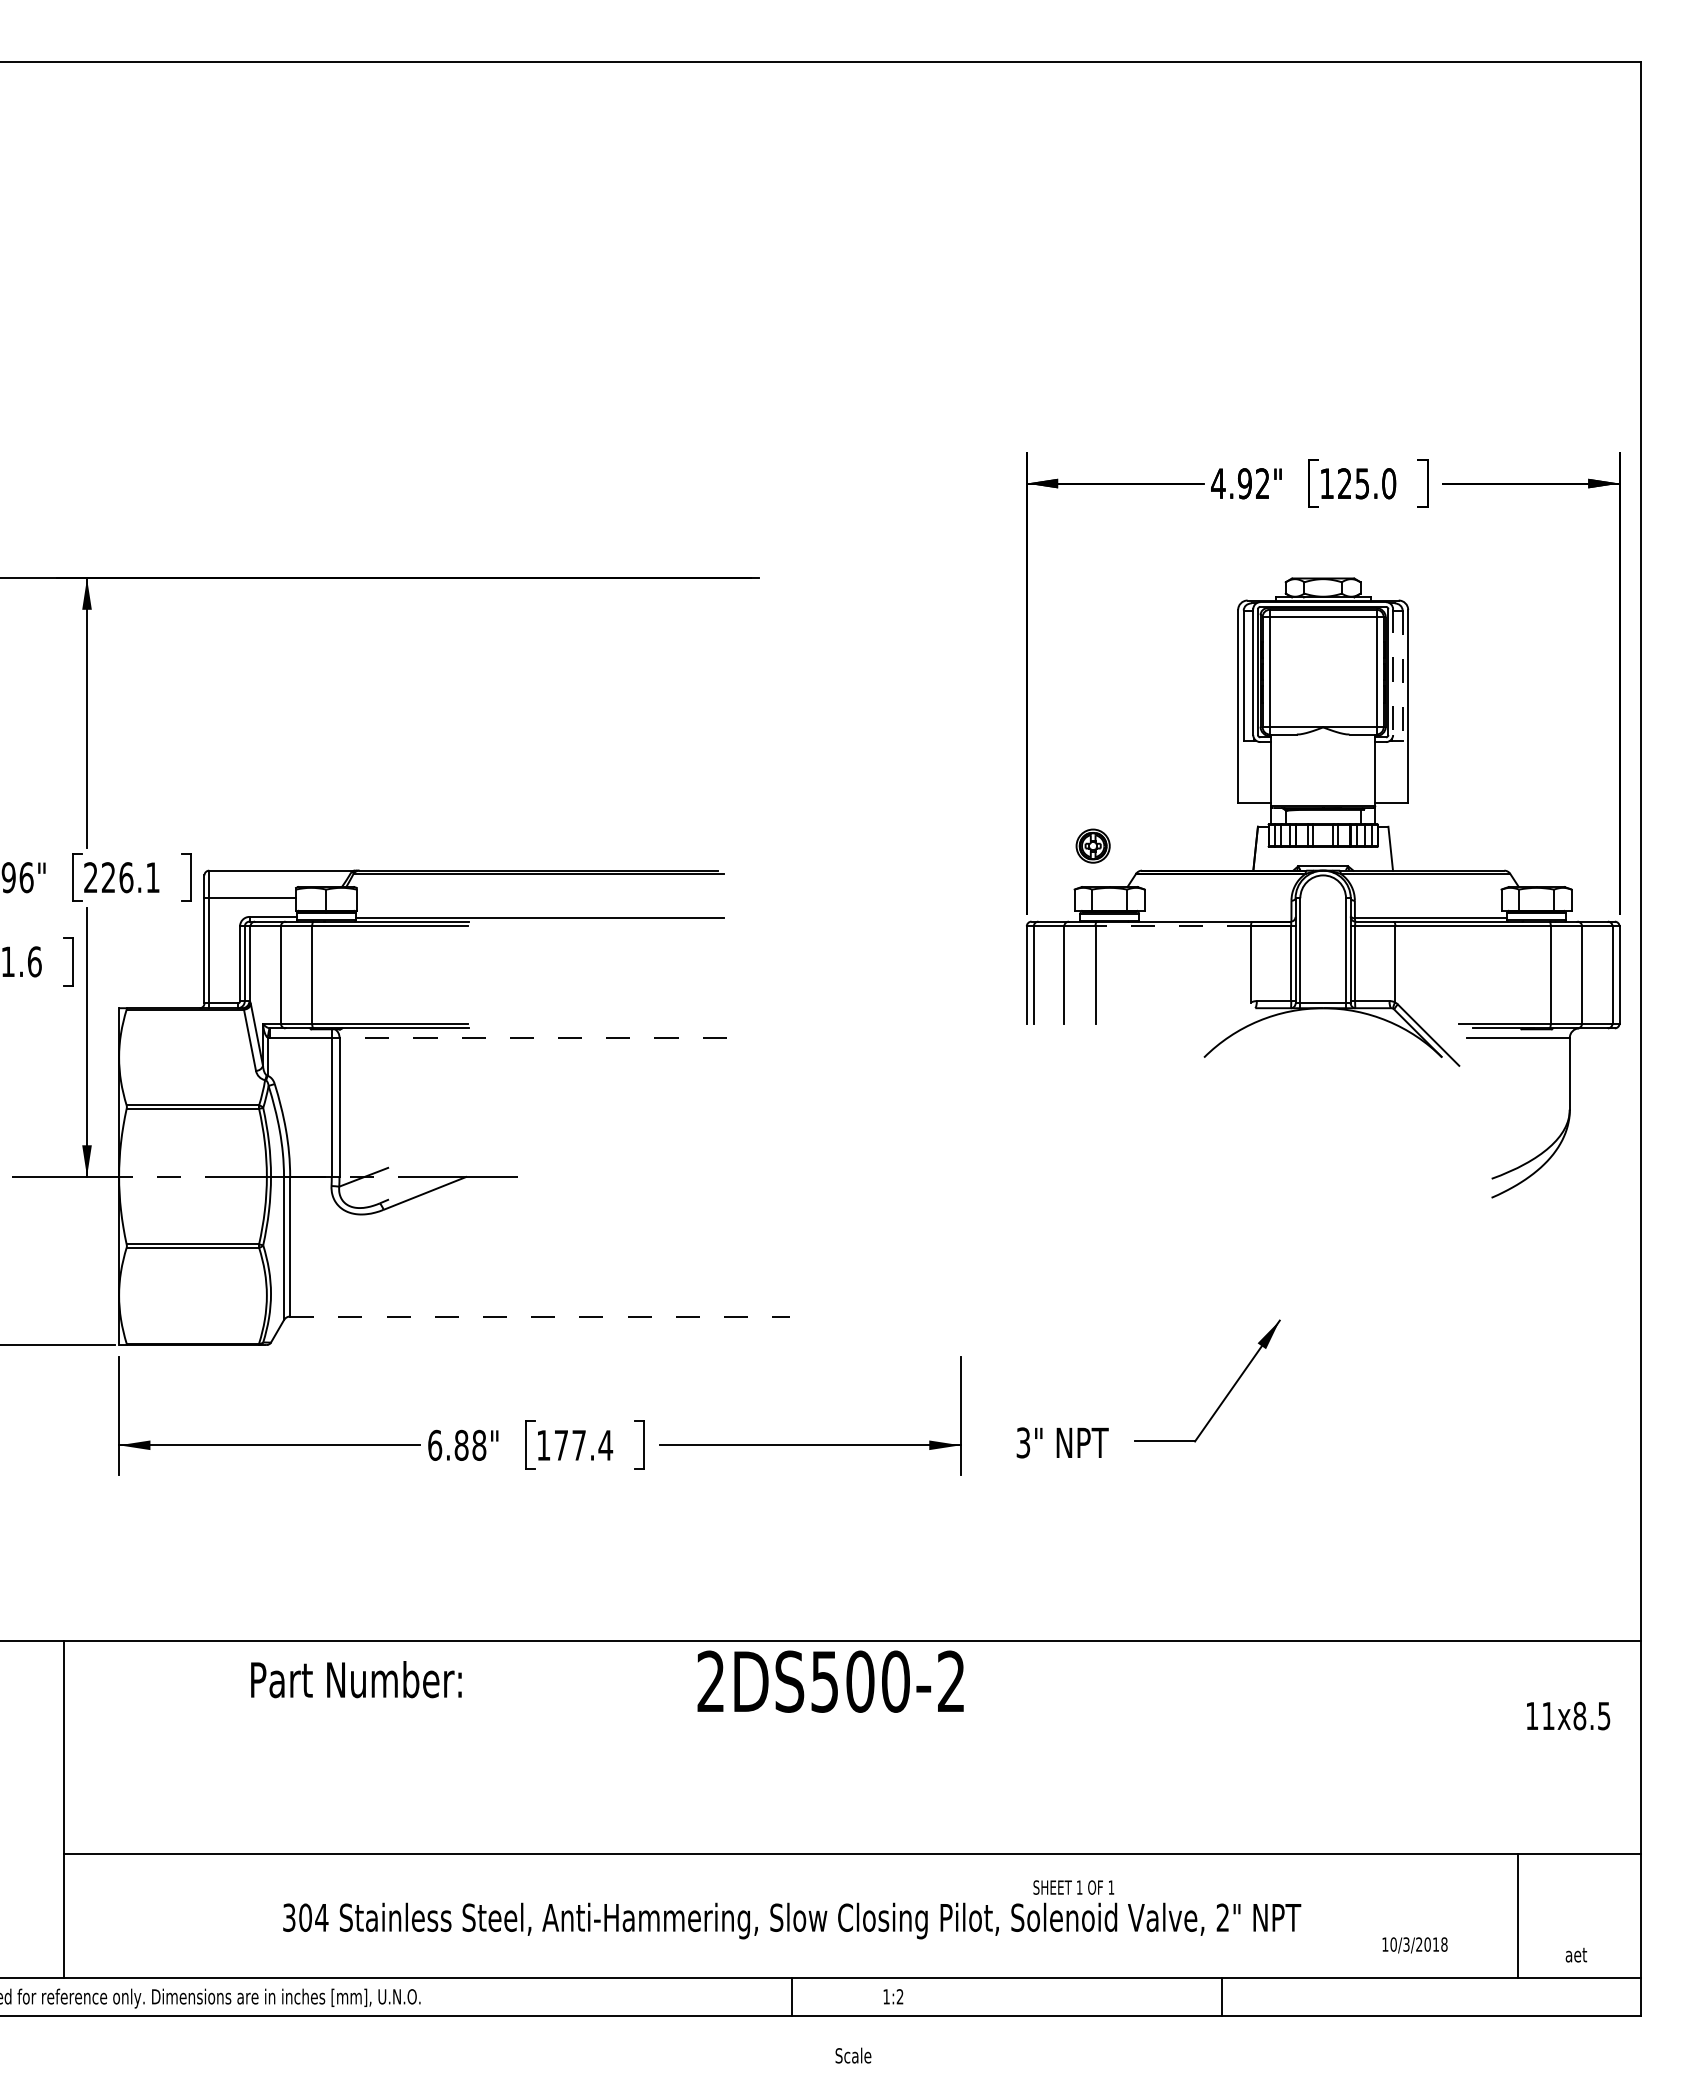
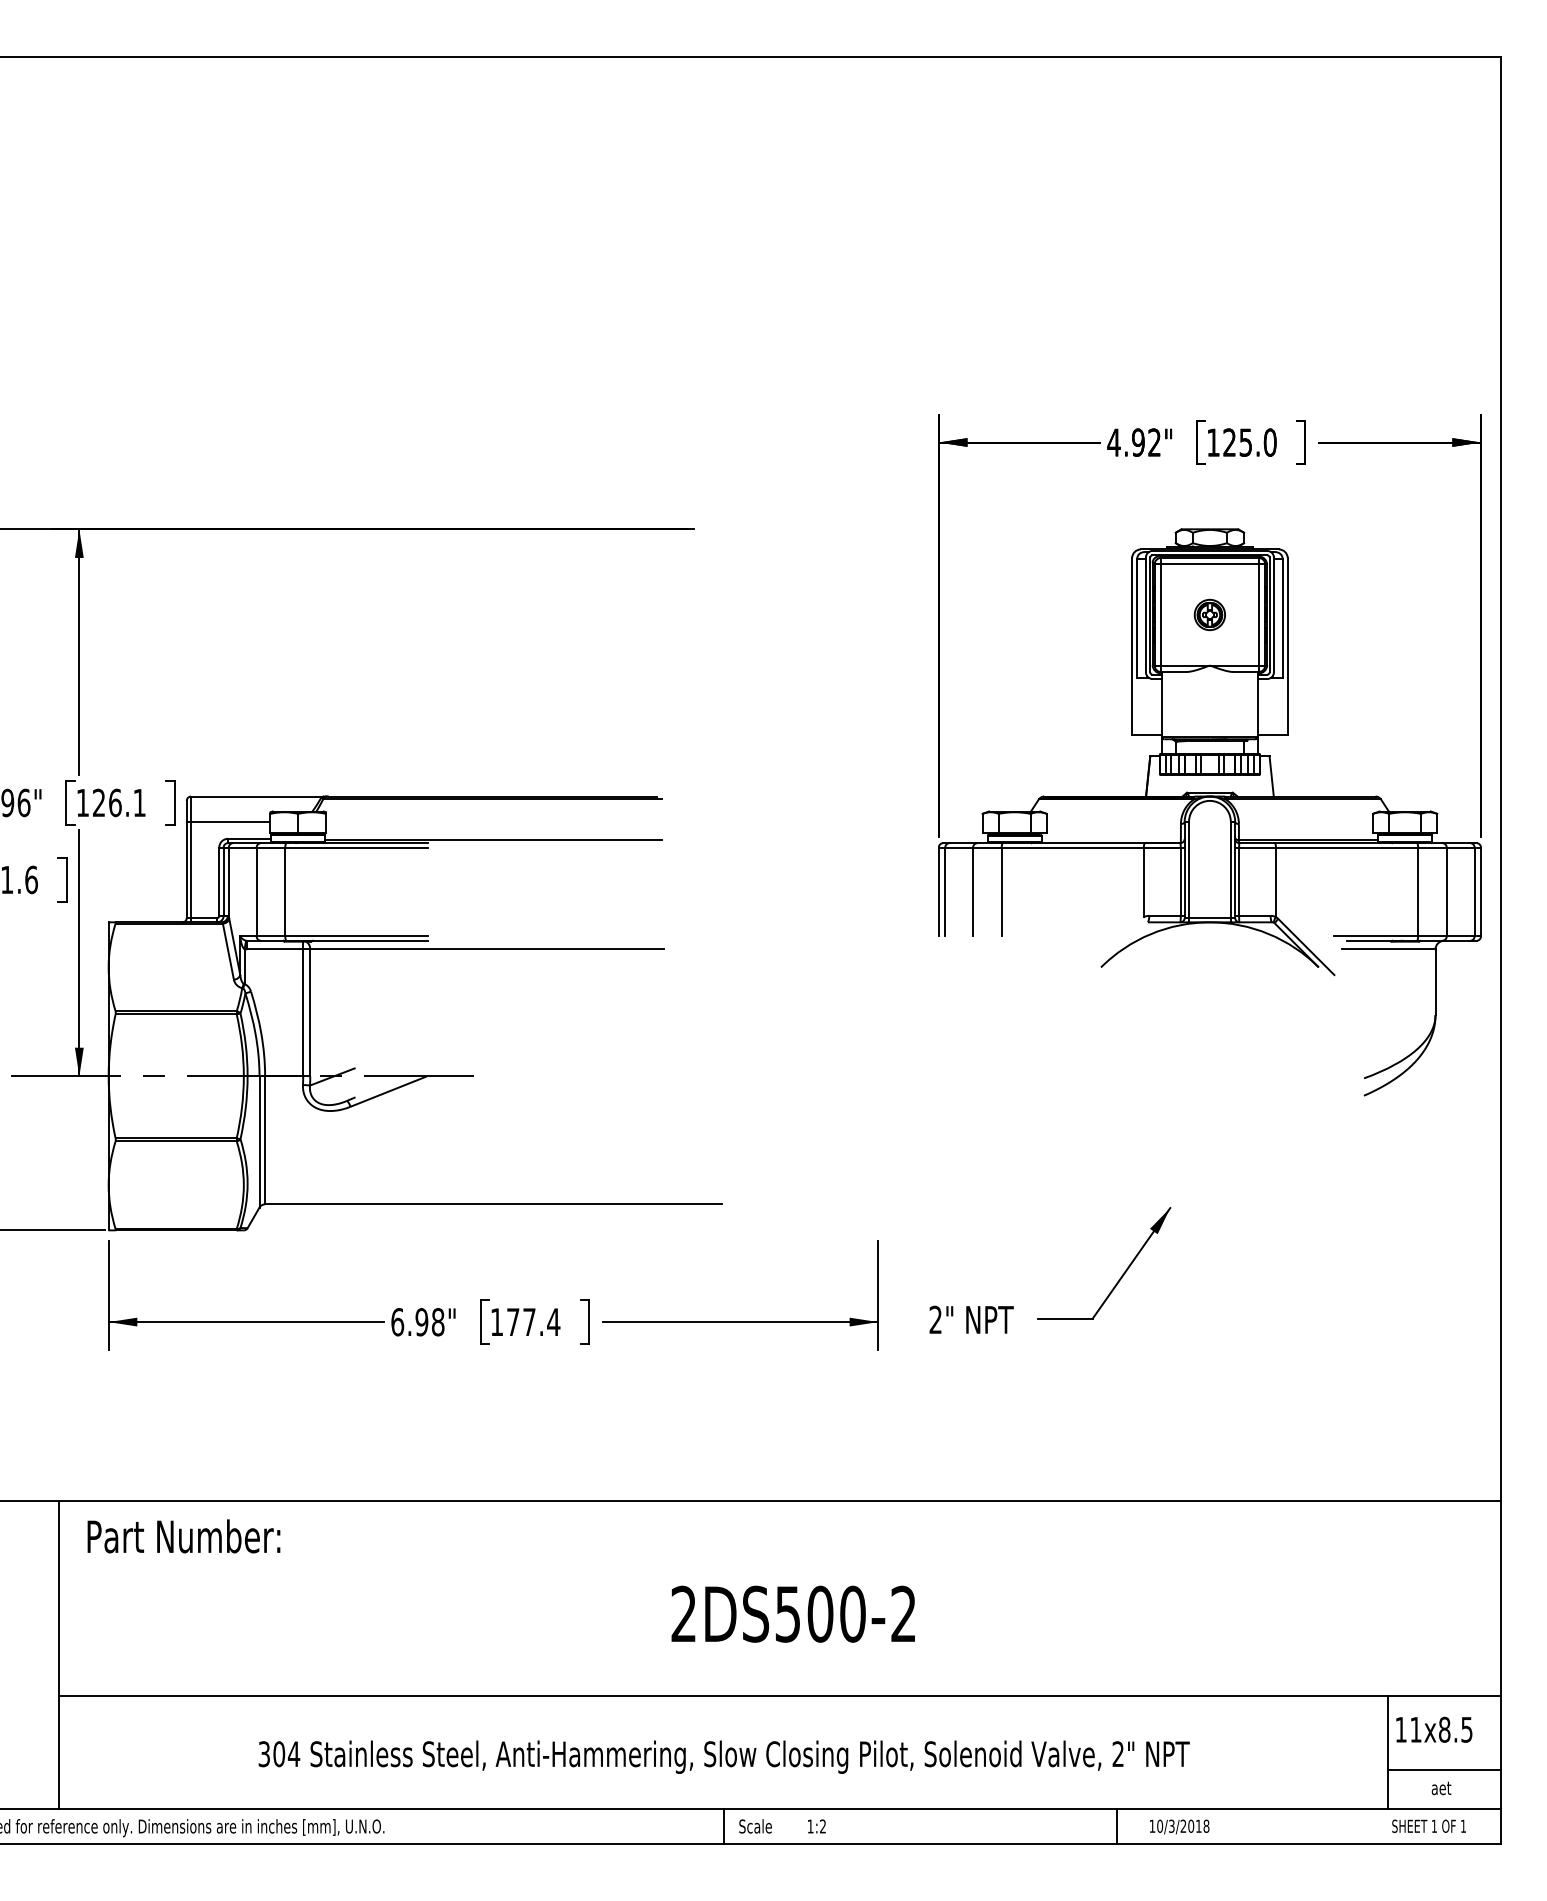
line: (1393, 672) -> (1274, 615), dashed -> solid
line: (1402, 676) -> (1282, 618), dashed -> solid
part: (1092, 845) -> (1209, 614), moved
text: (90, 877) -> (82, 802), 226.1 -> 126.1
line: (1173, 926) -> (1073, 847), dashed -> solid
line: (533, 1037) -> (487, 949), dashed -> solid
line: (539, 1316) -> (493, 1204), dashed -> solid
text: (1023, 1442) -> (935, 1319), 3" -> 2"
text: (461, 1445) -> (421, 1322), 6.88" -> 6.98"
text: (356, 1679) -> (184, 1536), moved
text: (830, 1681) -> (793, 1614), moved
text: (1568, 1715) -> (1434, 1729), moved
text: (1073, 1887) -> (1428, 1826), moved
line: (1579, 1935) -> (1444, 1770), added
text: (1414, 1945) -> (1179, 1827), moved
text: (853, 2055) -> (755, 1826), moved

